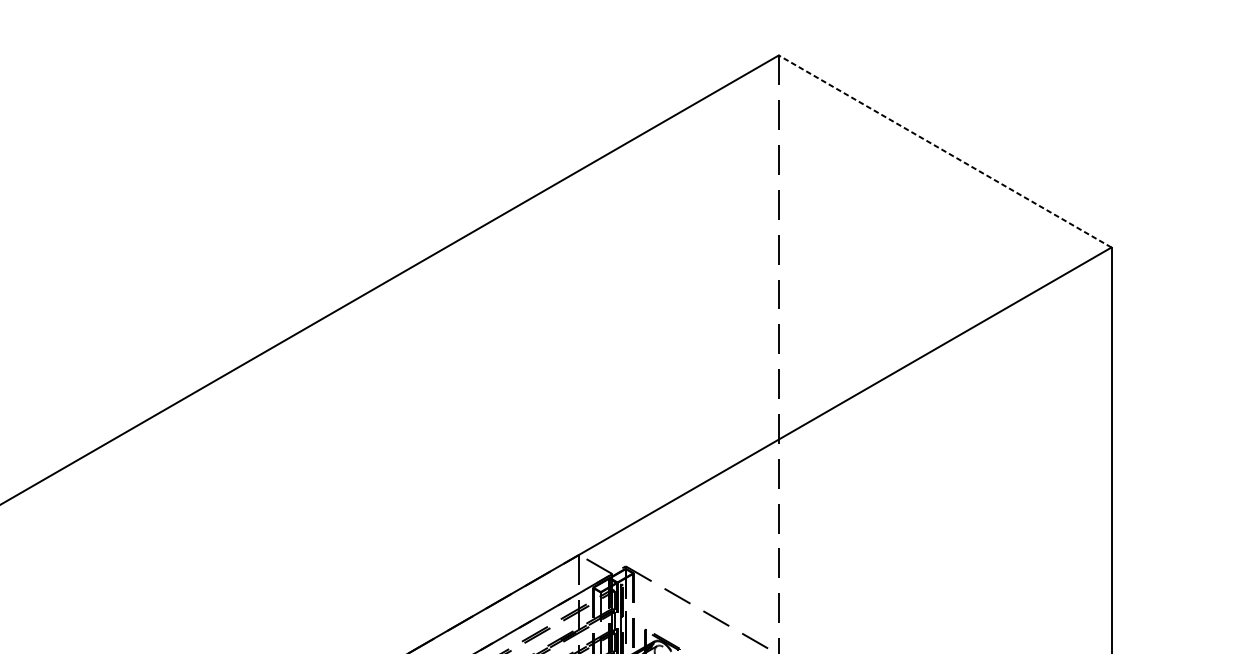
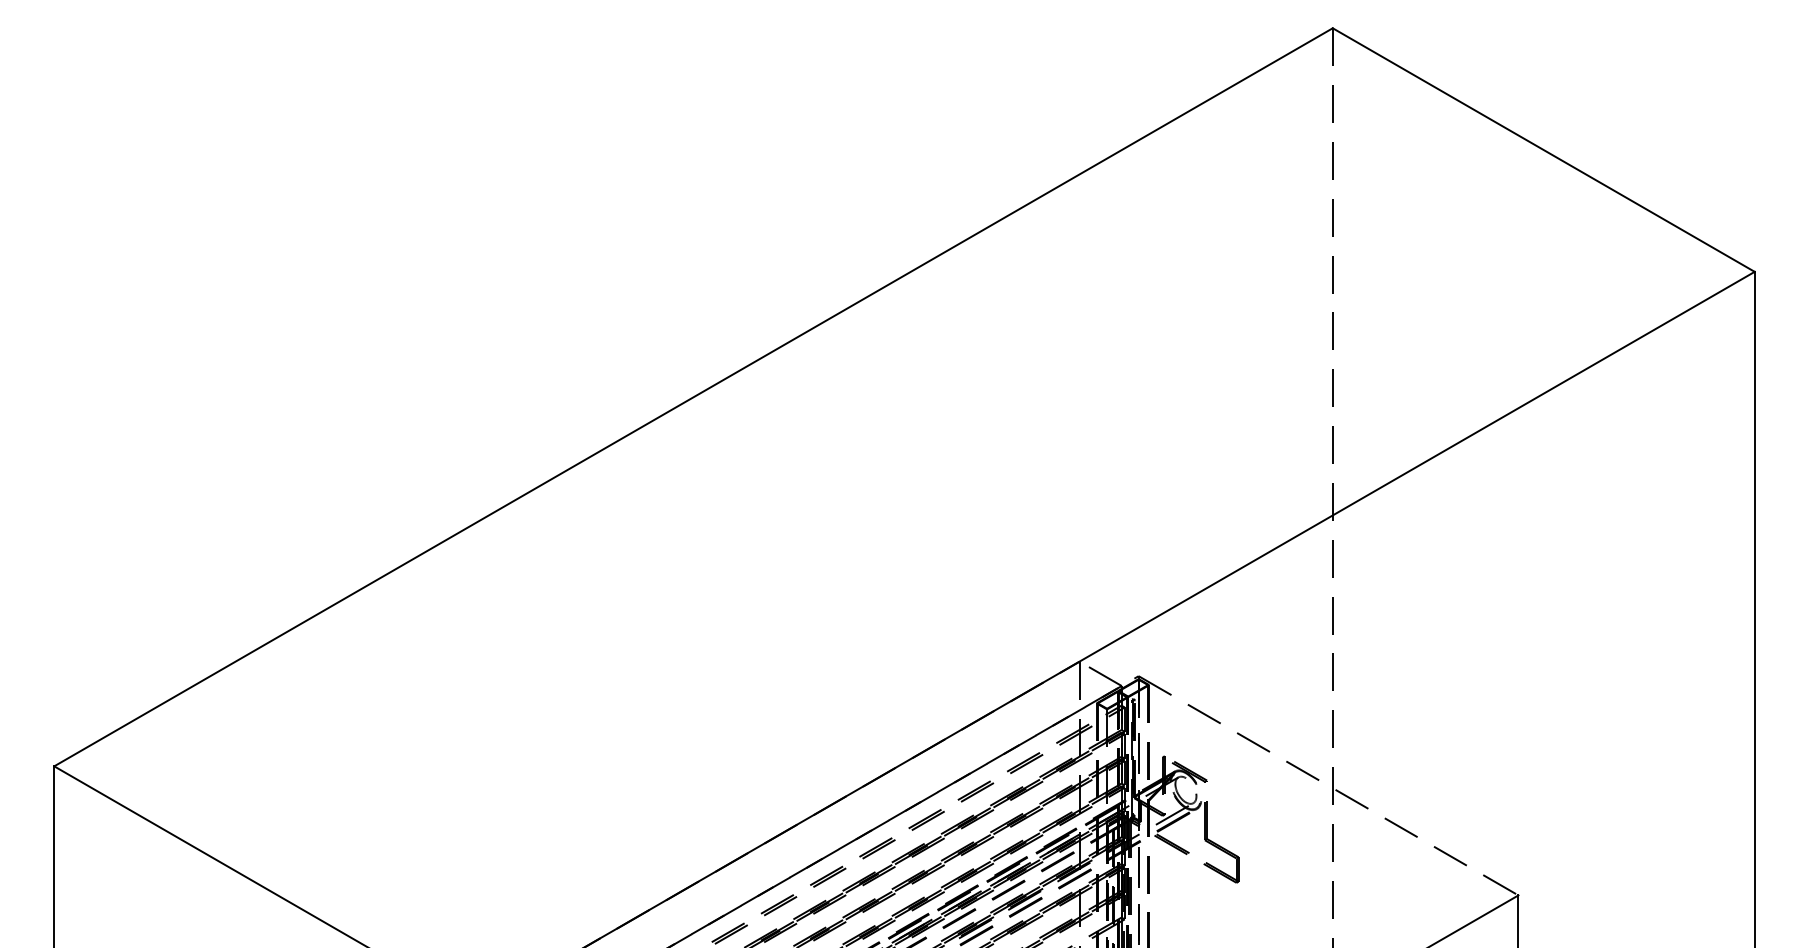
line: (944, 151) -> (1543, 150), dashed -> solid

